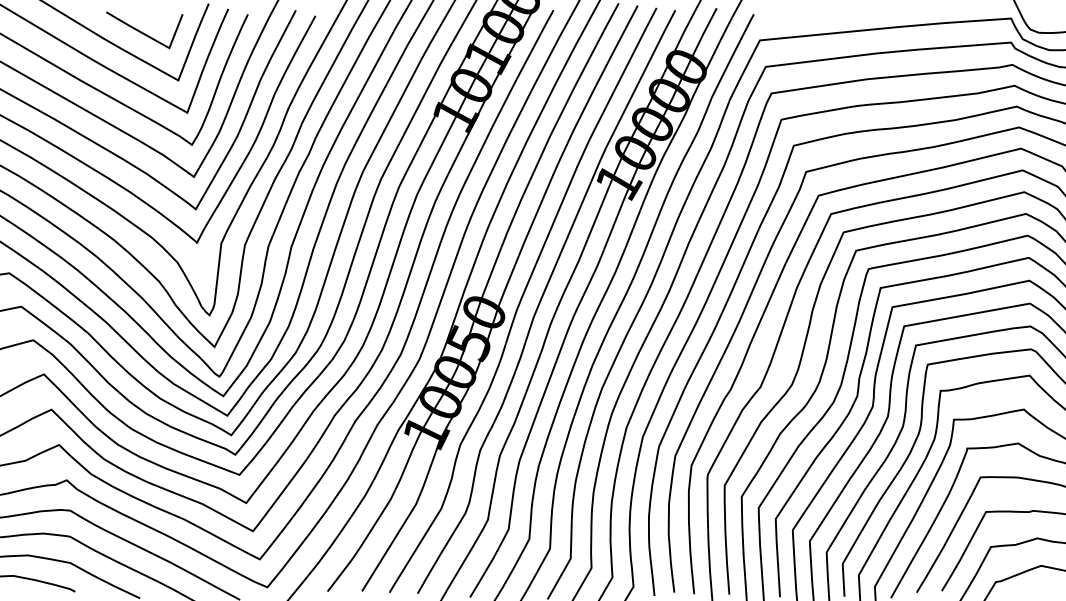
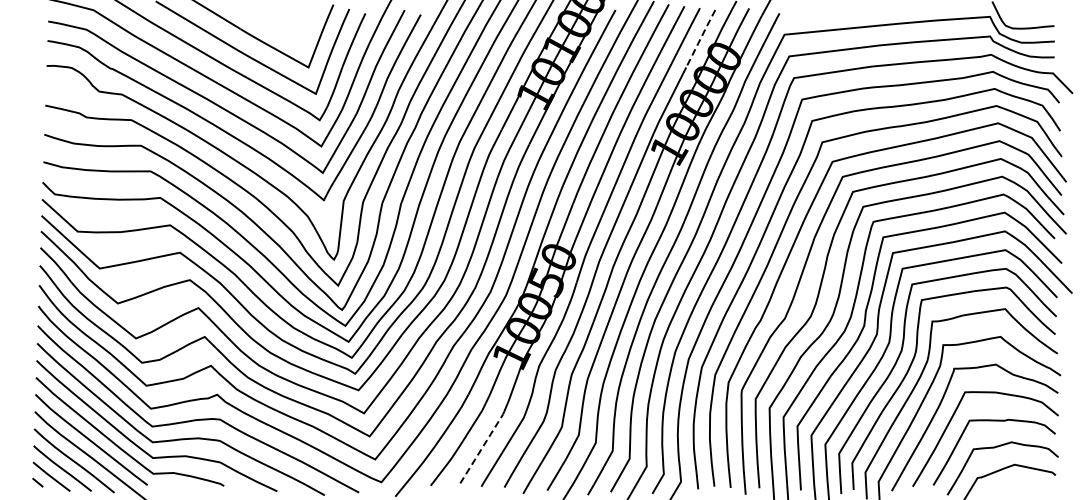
curve: (142, 31) -> (279, 27), removed
line: (657, 45) -> (700, 38), solid -> dashed
line: (390, 545) -> (482, 448), solid -> dashed

